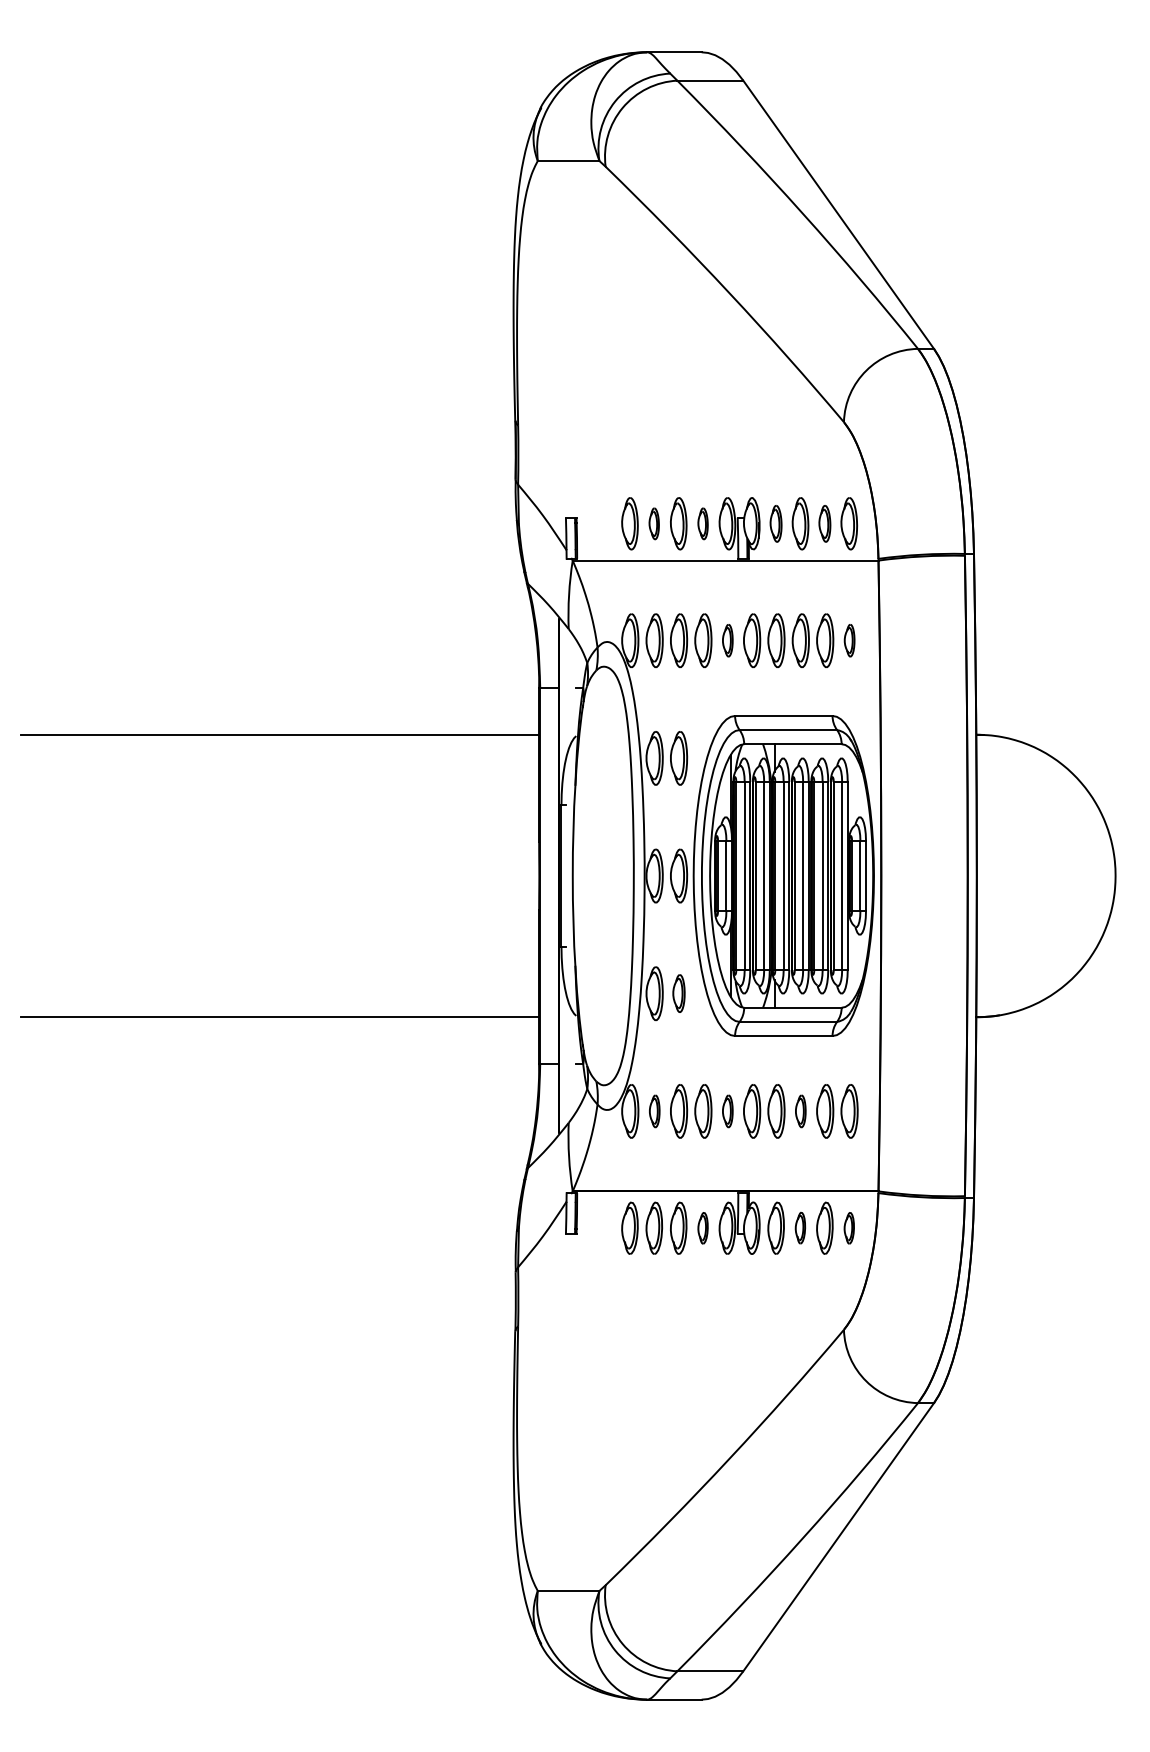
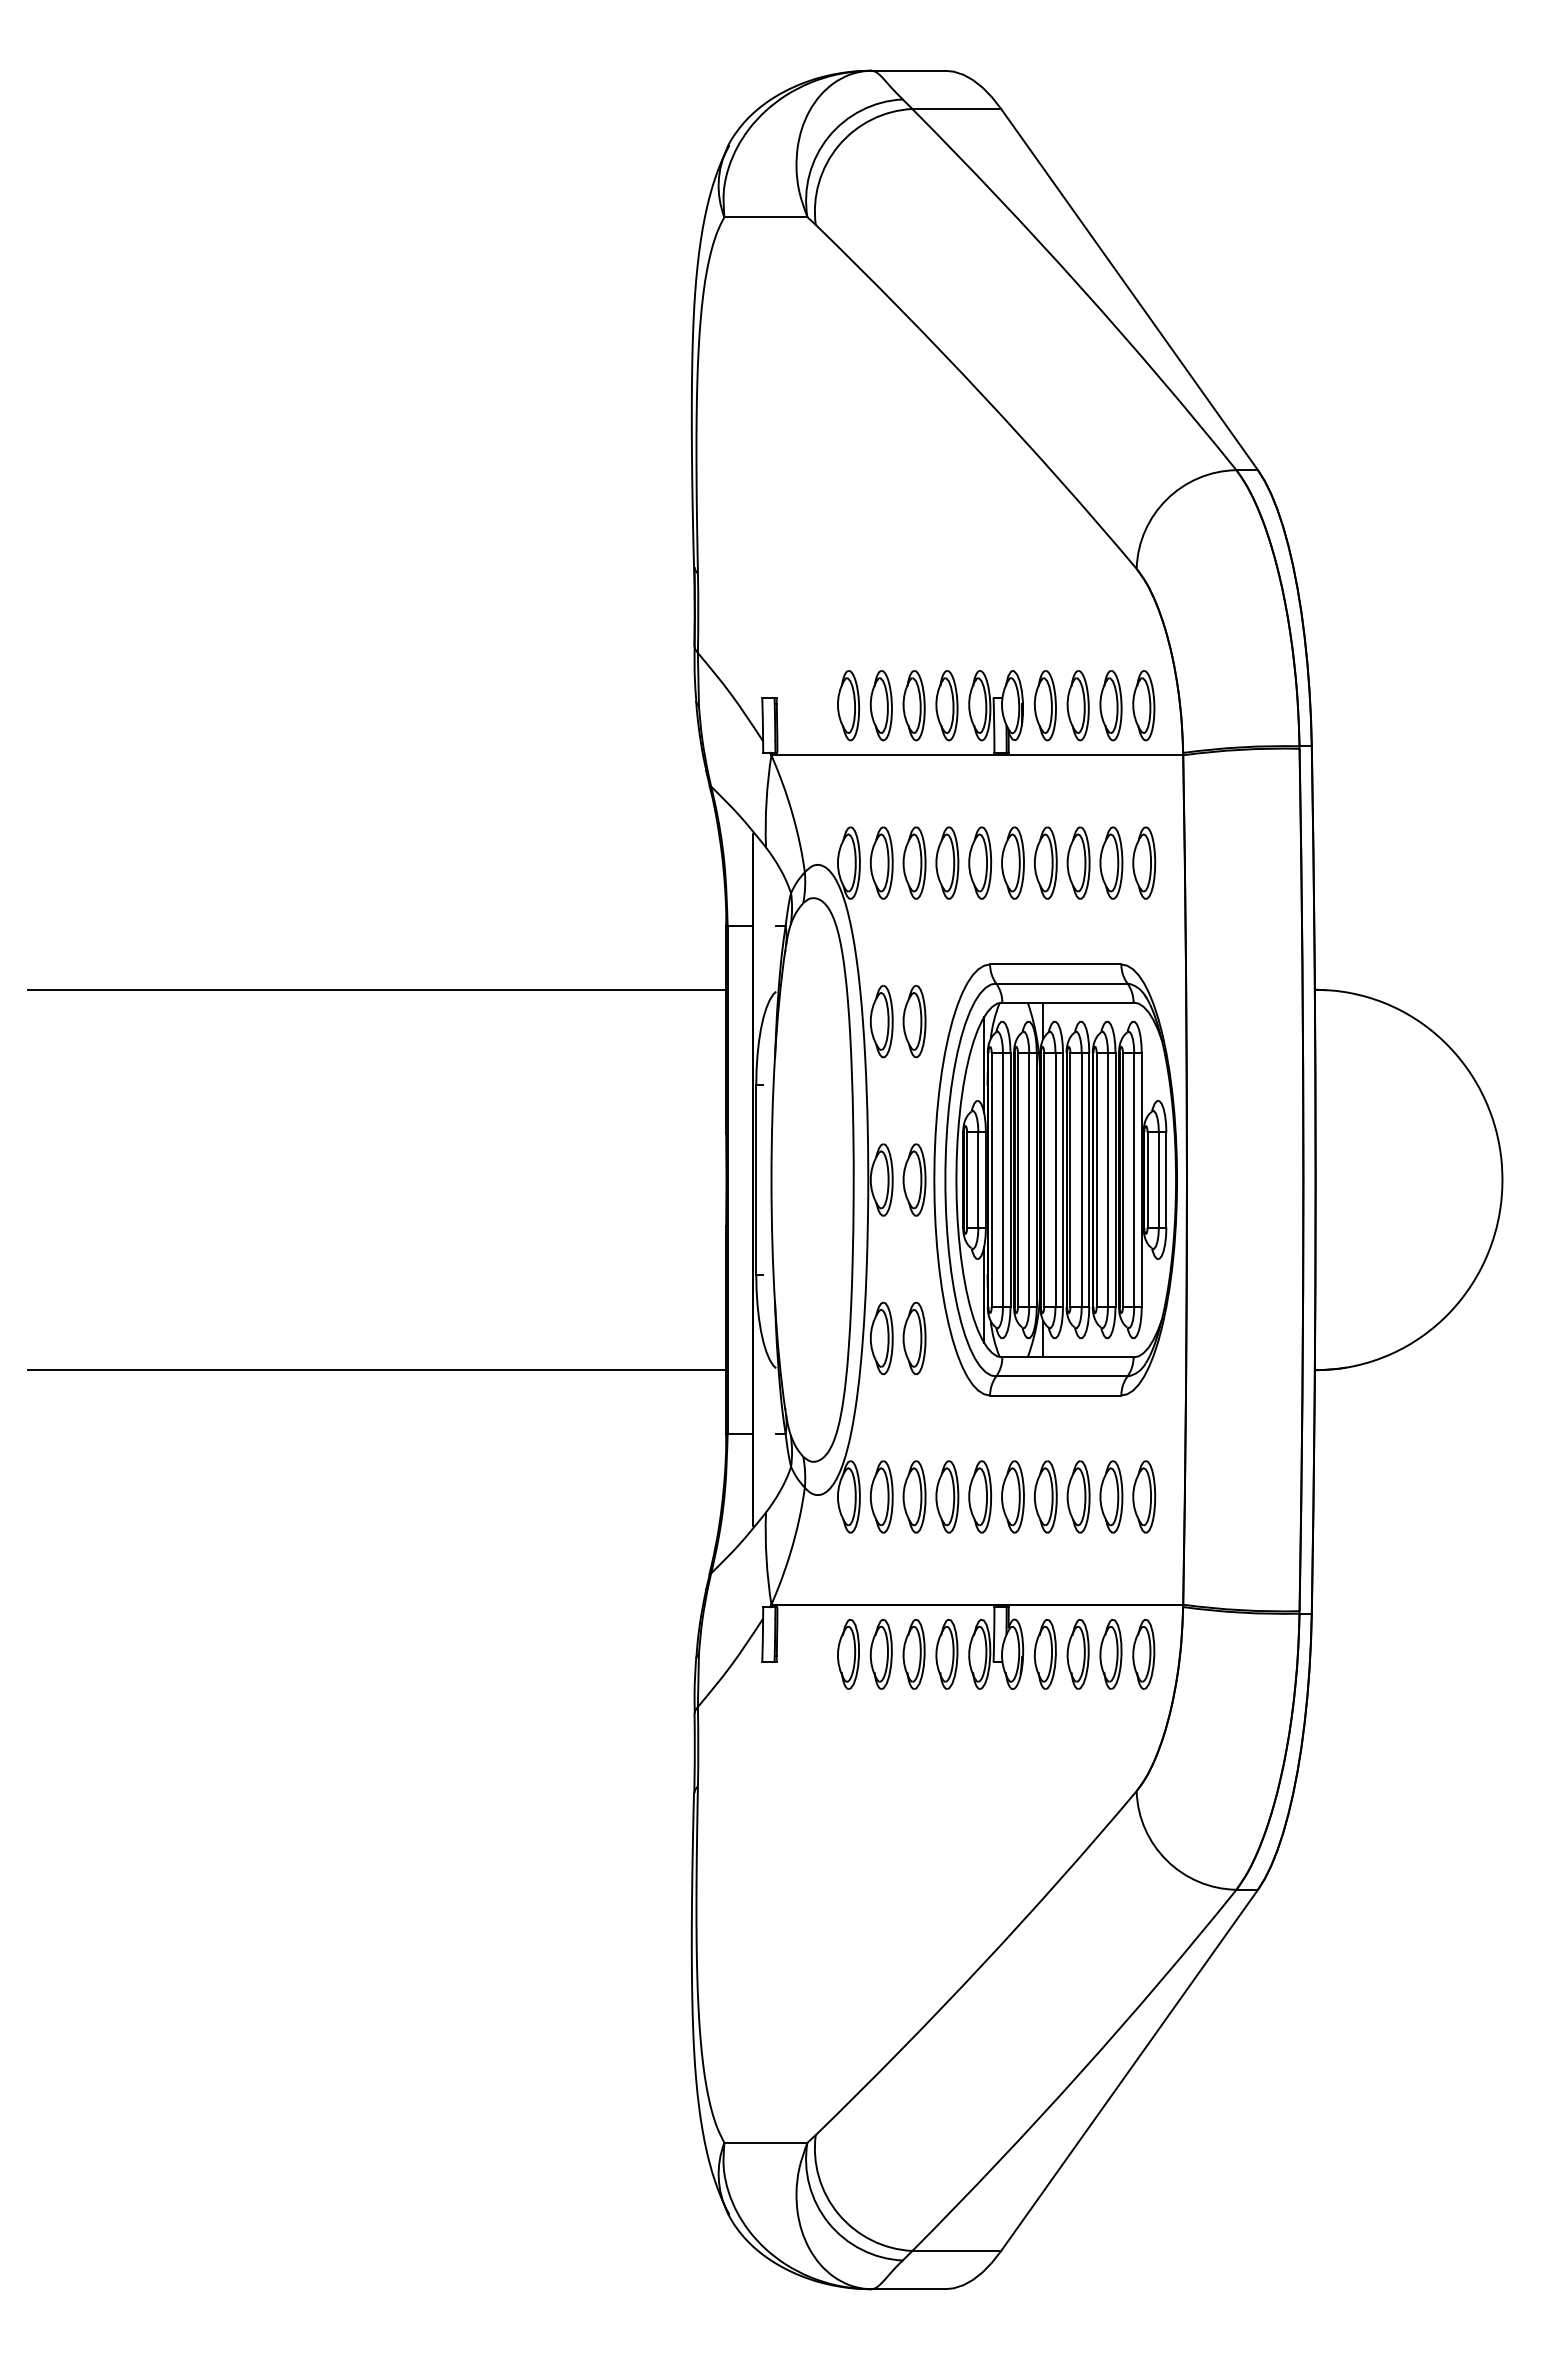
part: (653, 523) -> (880, 705), size x1.67
part: (702, 523) -> (946, 705), size x1.67
part: (775, 523) -> (1044, 705), size x1.43
part: (824, 523) -> (1110, 705), size x1.43
part: (727, 640) -> (980, 862), size x1.67
part: (849, 640) -> (1144, 862), size x1.67
part: (678, 992) -> (914, 1337), size x1.43
part: (654, 1111) -> (881, 1496), size x1.67
part: (727, 1111) -> (980, 1496), size x1.67
part: (800, 1111) -> (1078, 1496), size x1.67
part: (800, 1227) -> (1077, 1653), size x1.67
part: (702, 1228) -> (946, 1654), size x1.67
part: (849, 1228) -> (1143, 1654), size x1.67

